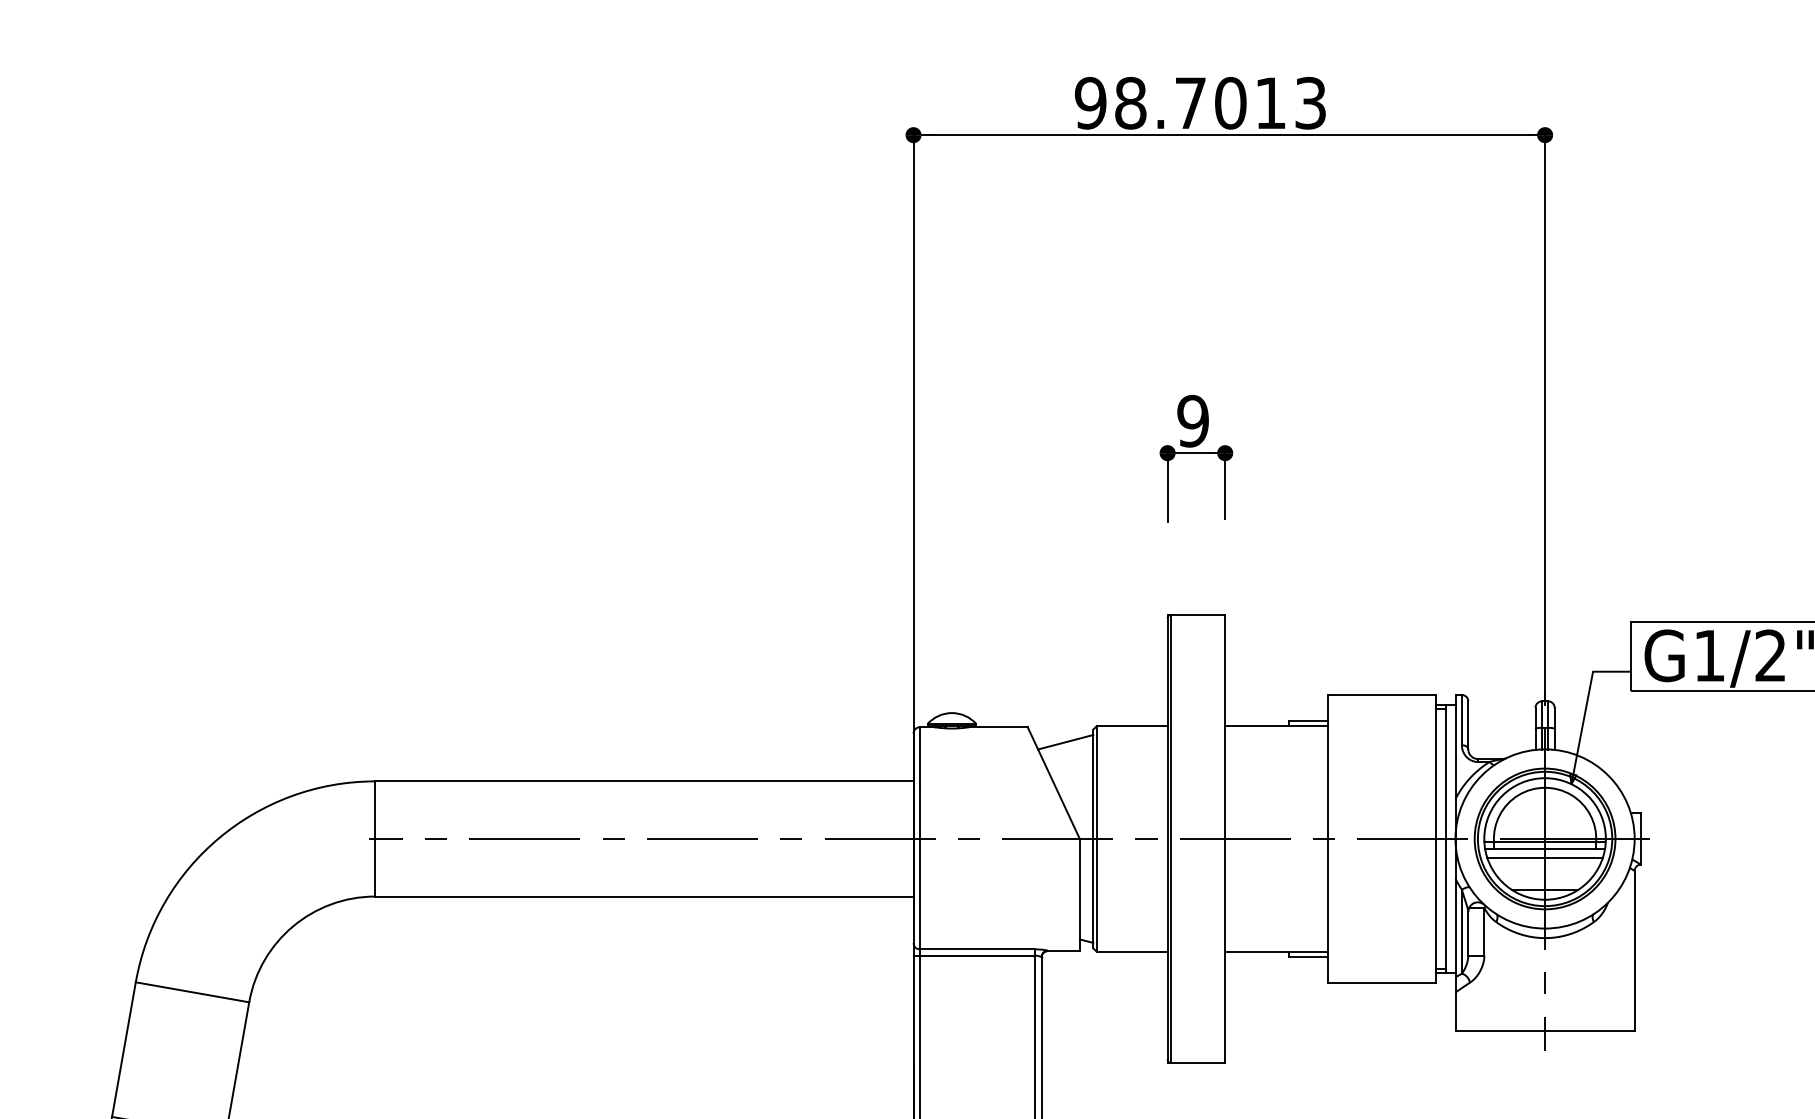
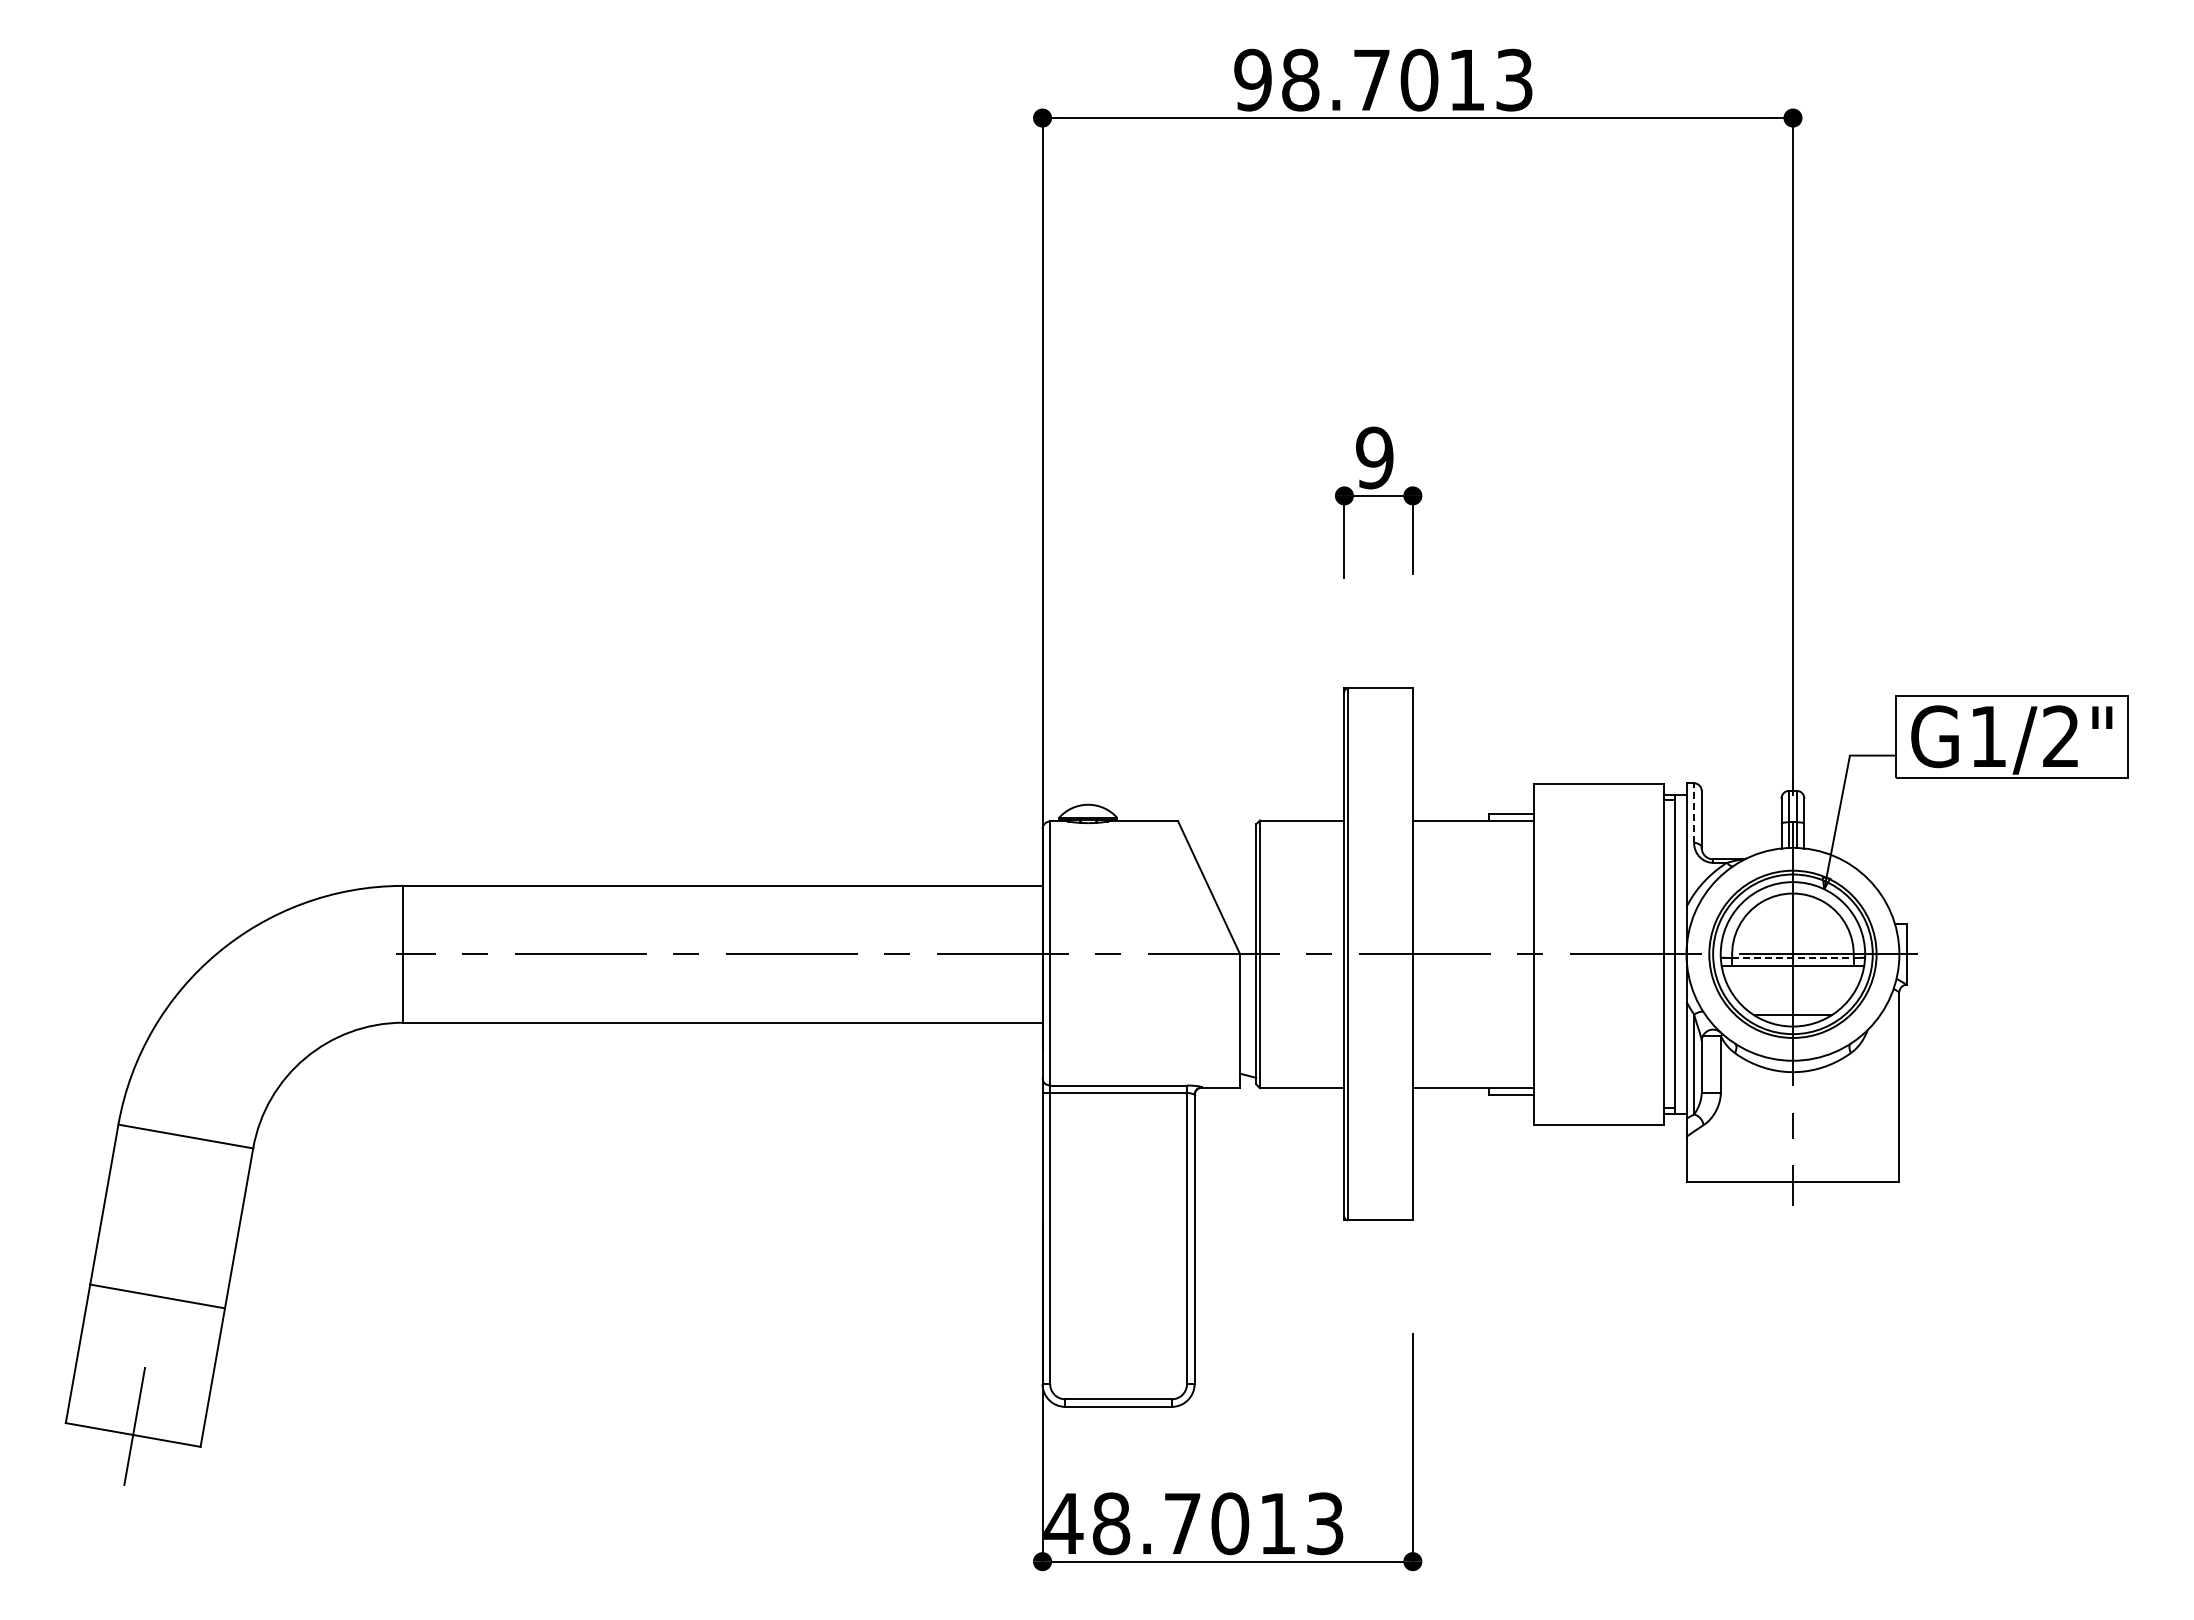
line: (1462, 720) -> (1694, 813), solid -> dashed
line: (1065, 741) -> (1223, 838), removed
line: (1544, 842) -> (1792, 958), solid -> dashed
line: (1544, 858) -> (1792, 977), removed

